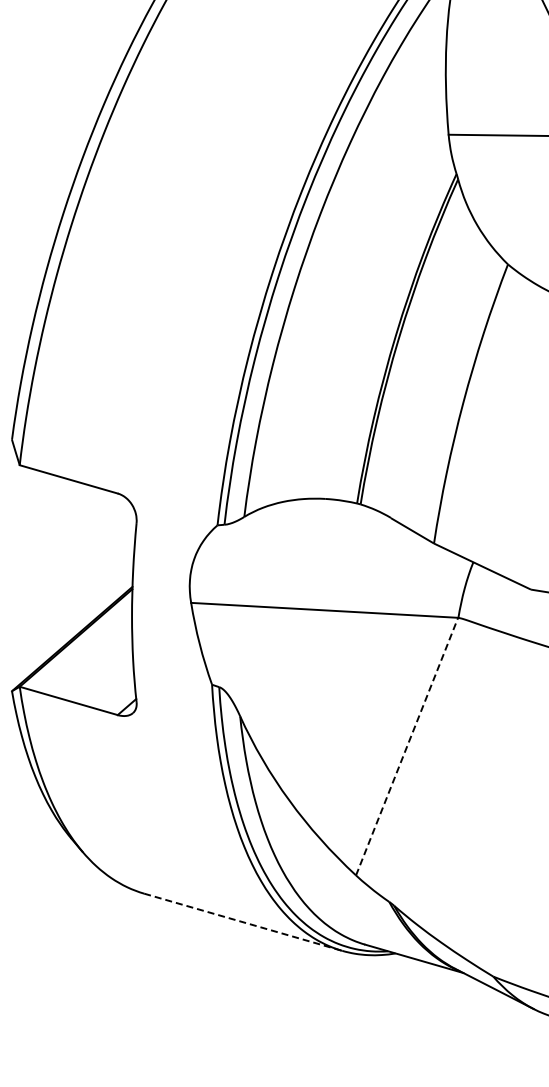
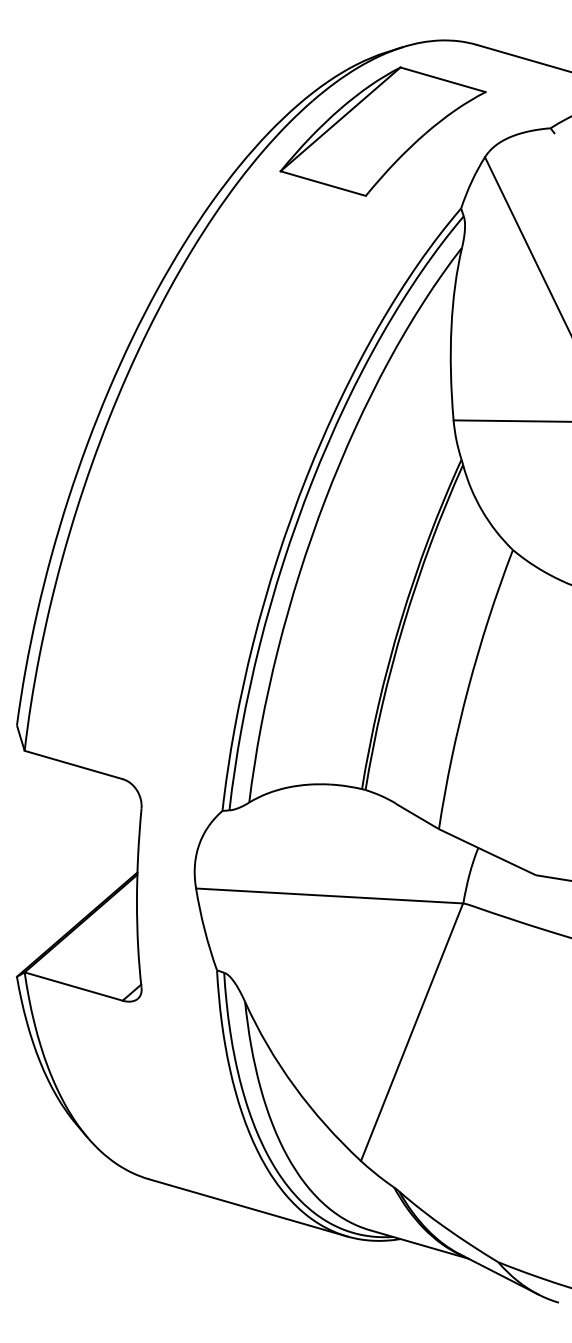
line: (407, 746) -> (412, 1032), dashed -> solid
line: (243, 922) -> (248, 1208), dashed -> solid

